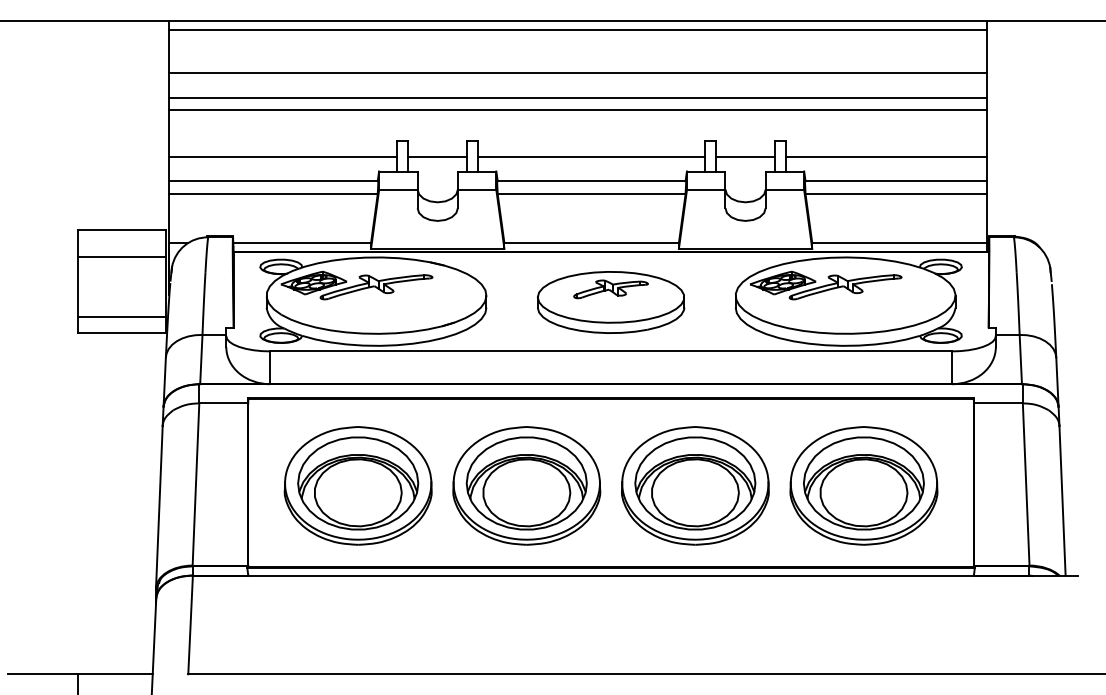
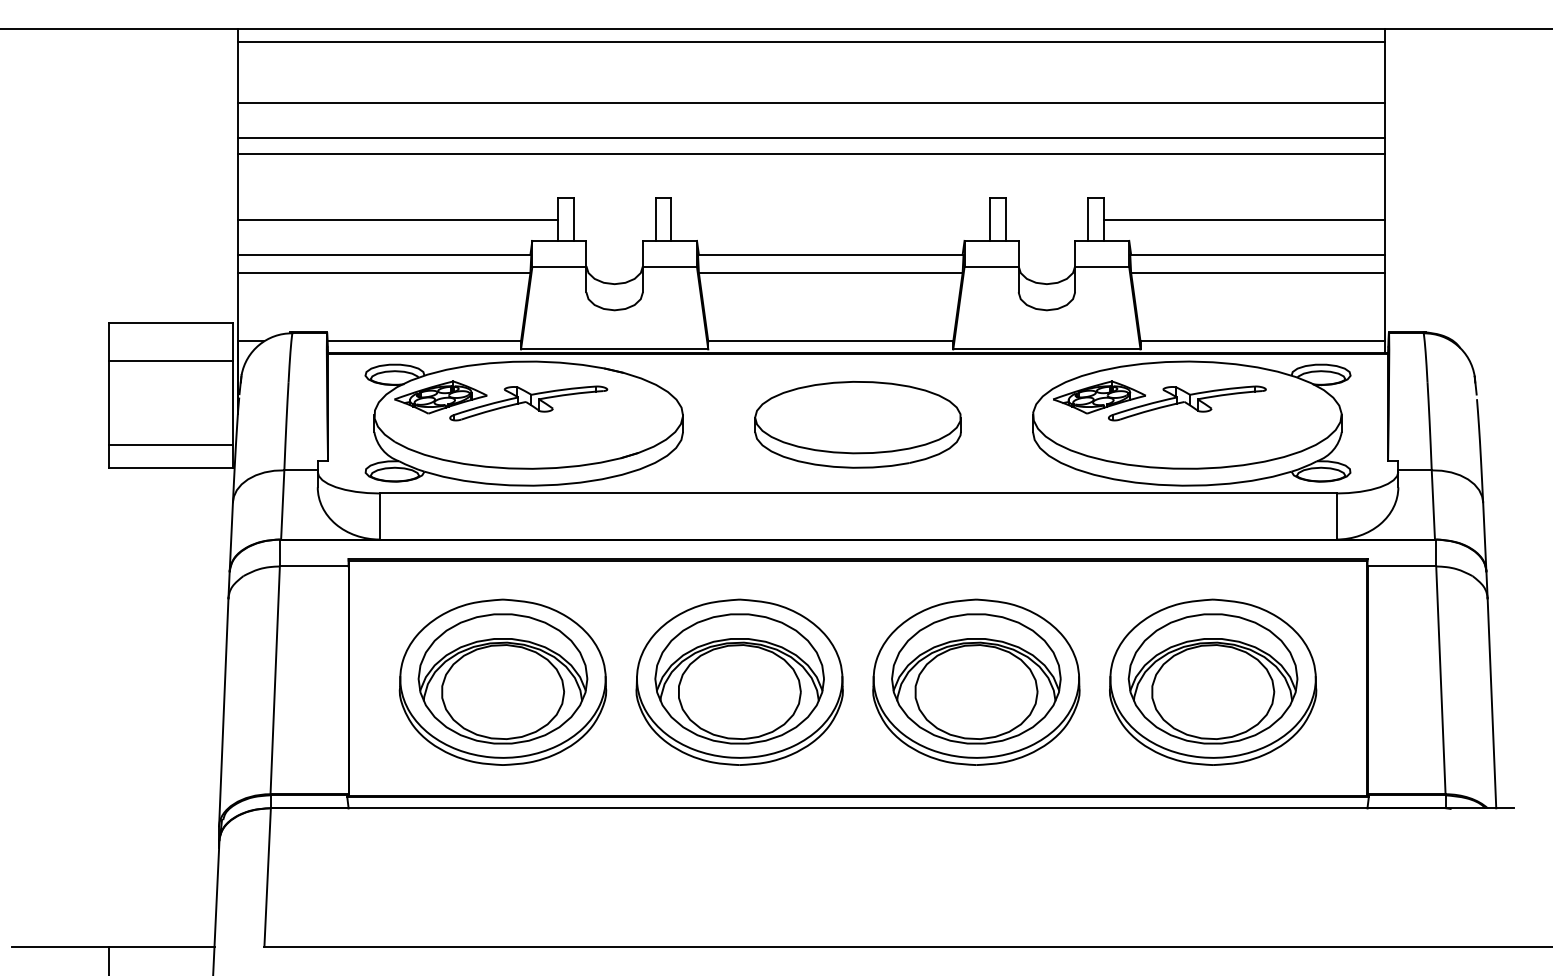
line: (437, 156) -> (614, 220), removed
line: (591, 156) -> (830, 220), removed
line: (745, 156) -> (1046, 220), removed
part: (610, 289) -> (857, 406), removed

